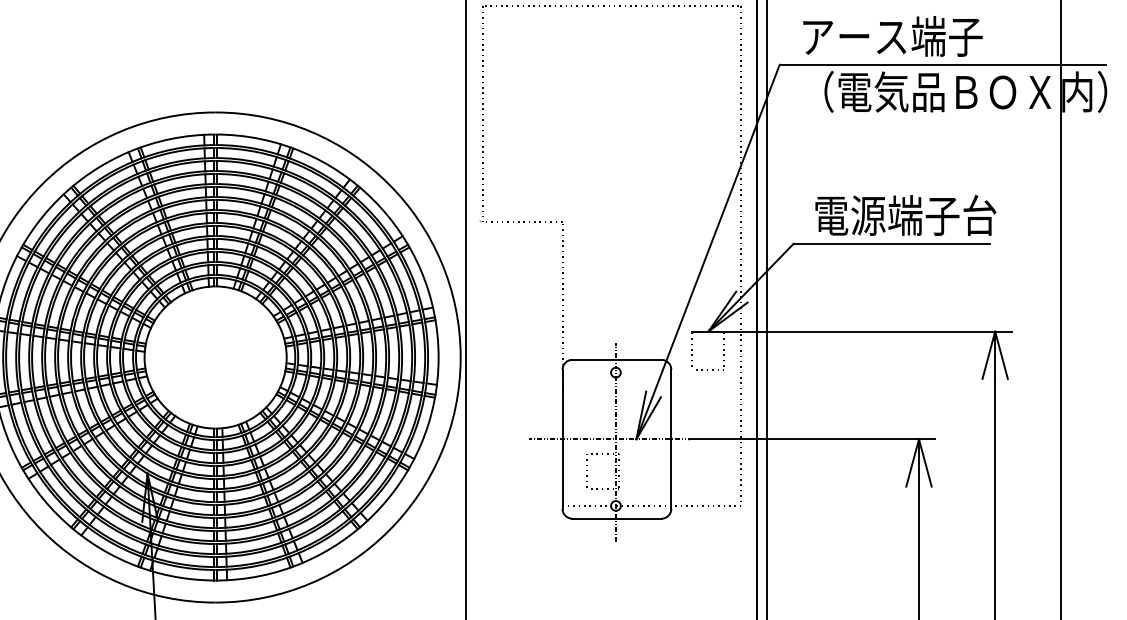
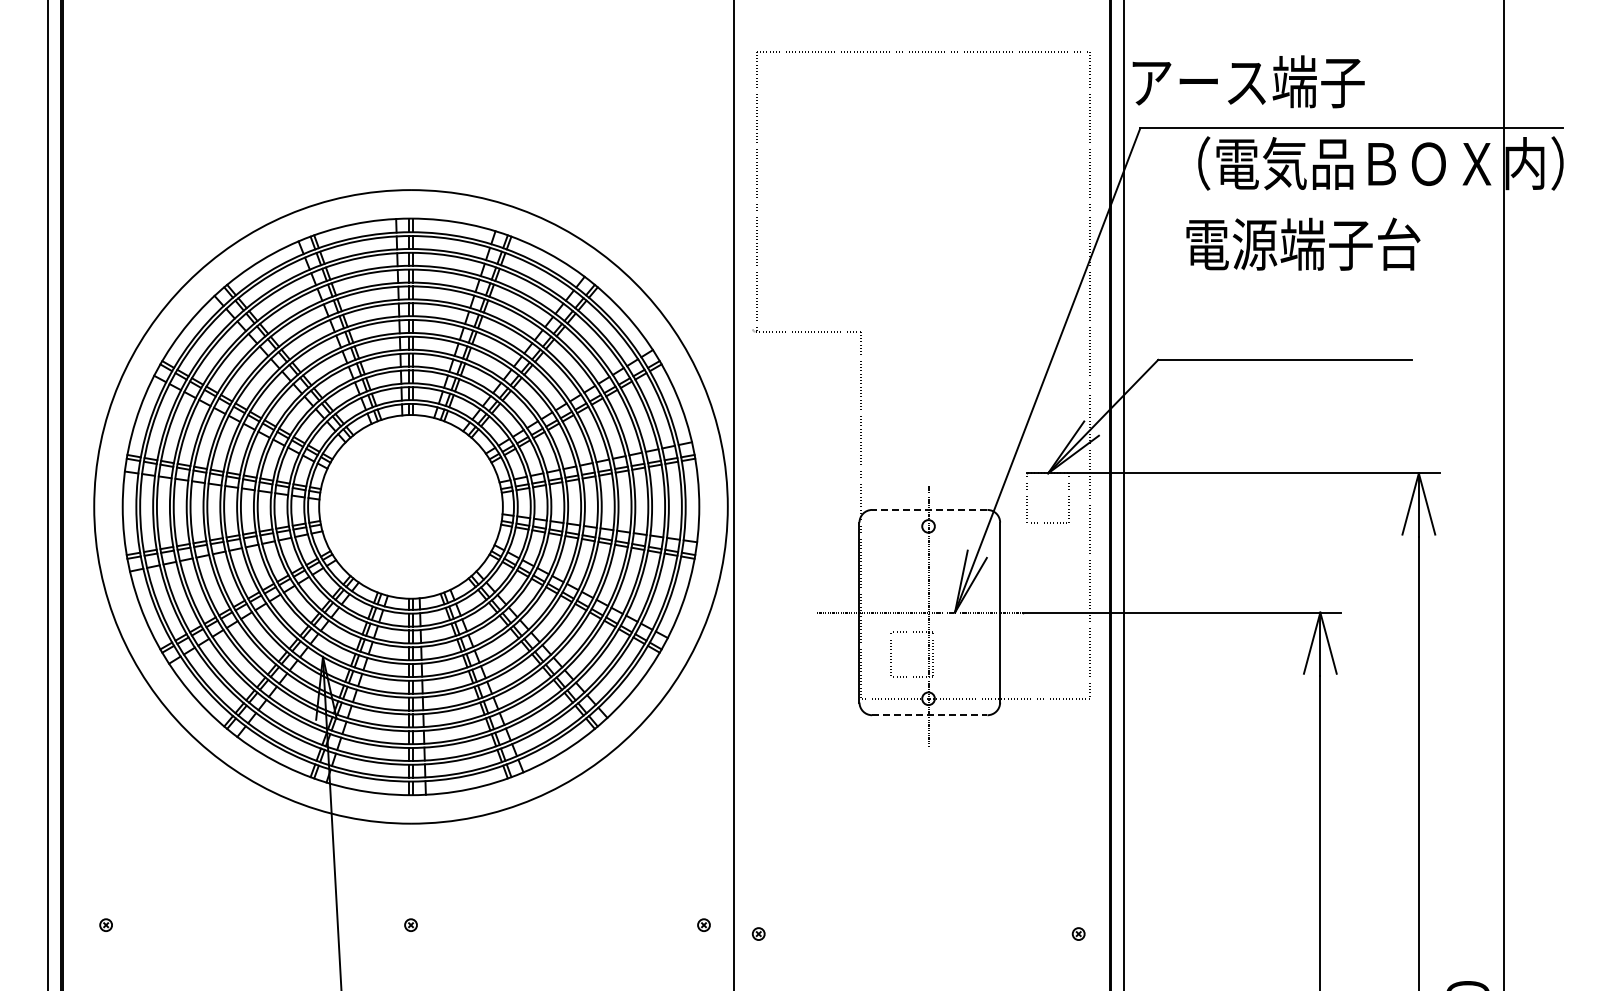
text: (892, 36) -> (1248, 81), moved
text: (905, 214) -> (1303, 243), moved
line: (616, 359) -> (929, 509), solid -> dashed
line: (616, 518) -> (929, 715), solid -> dashed

